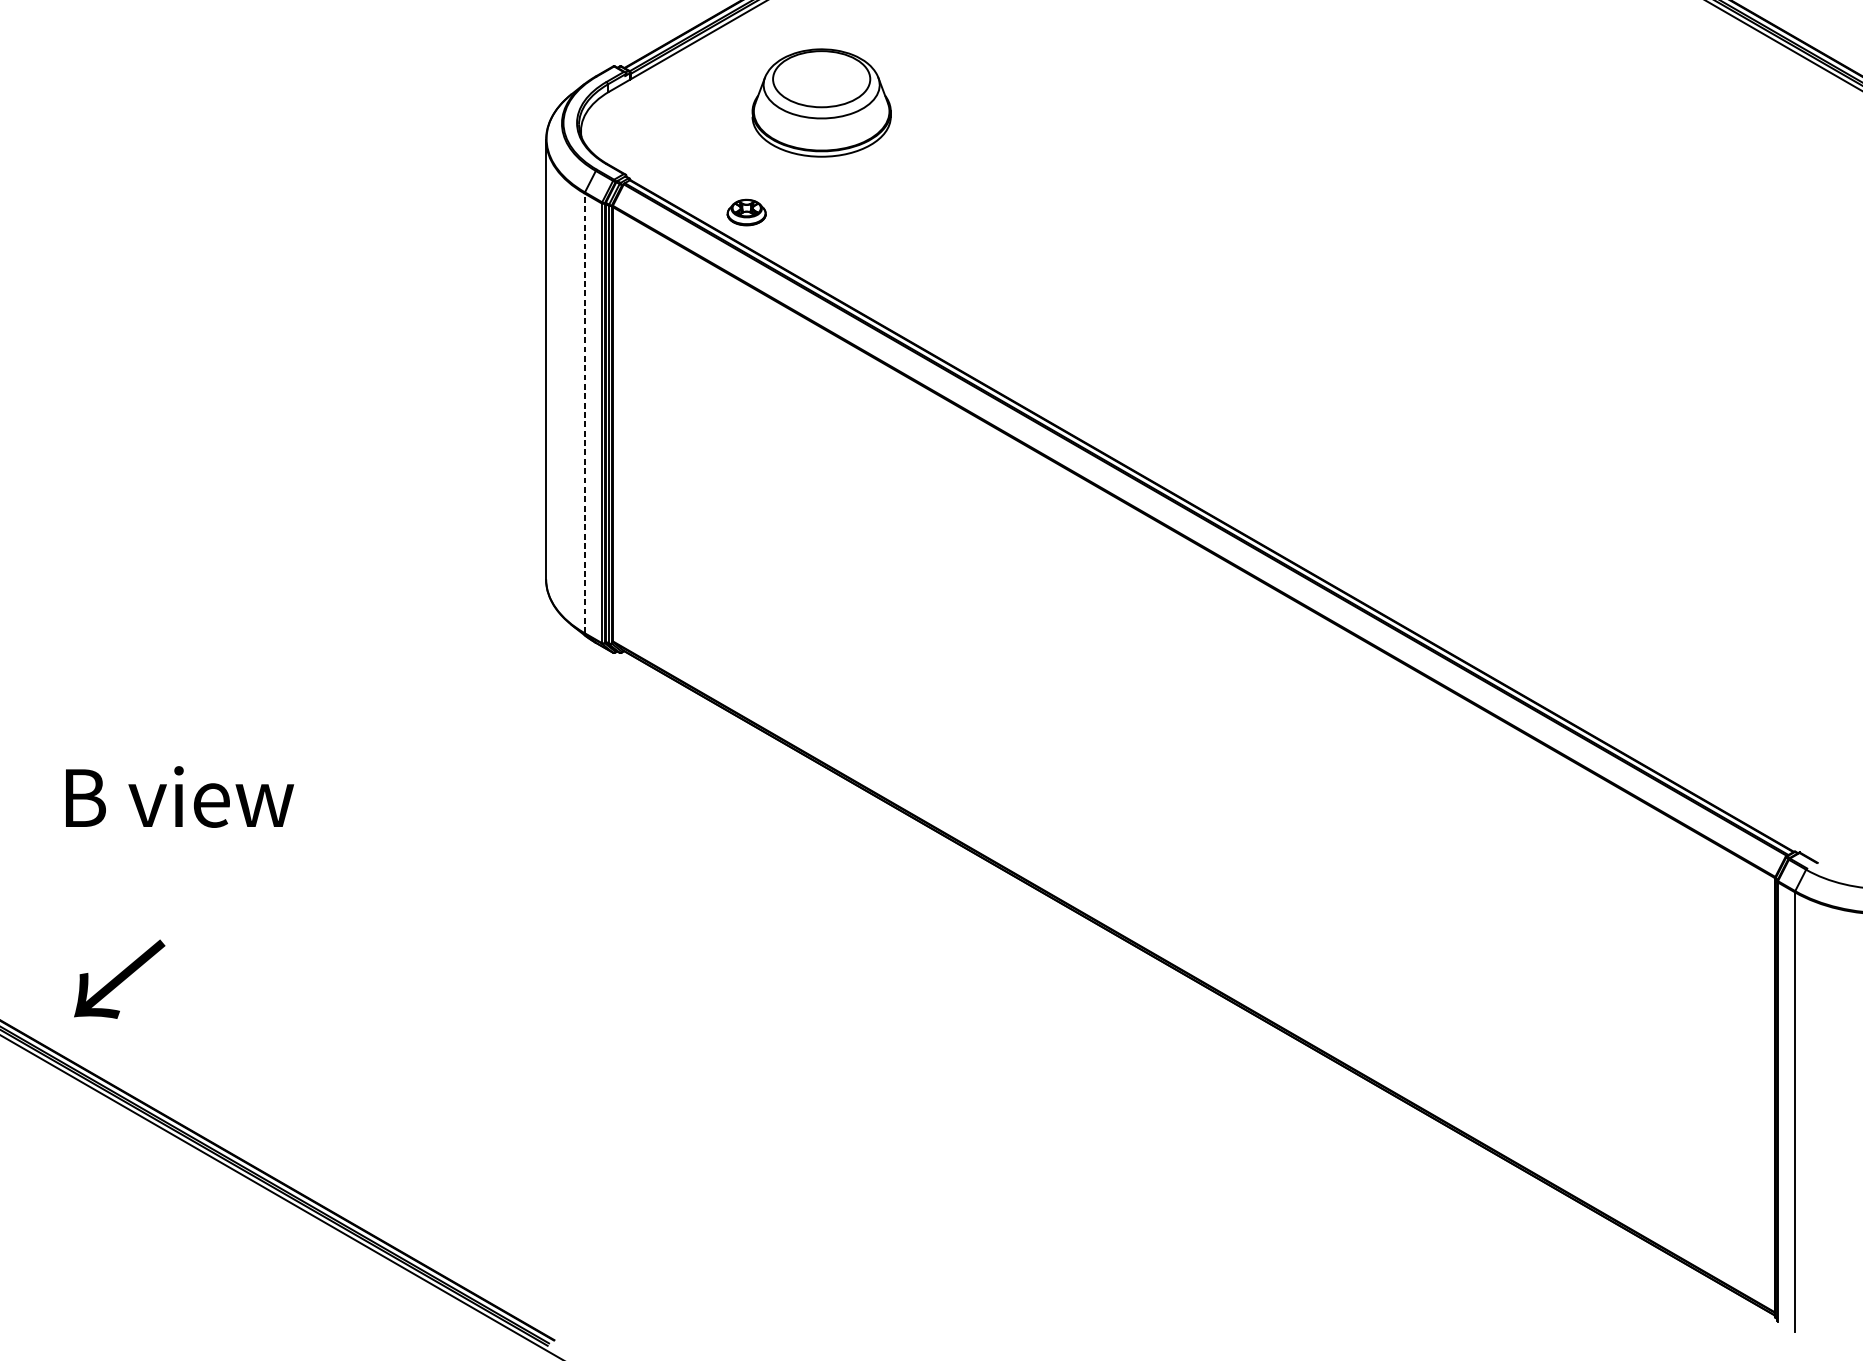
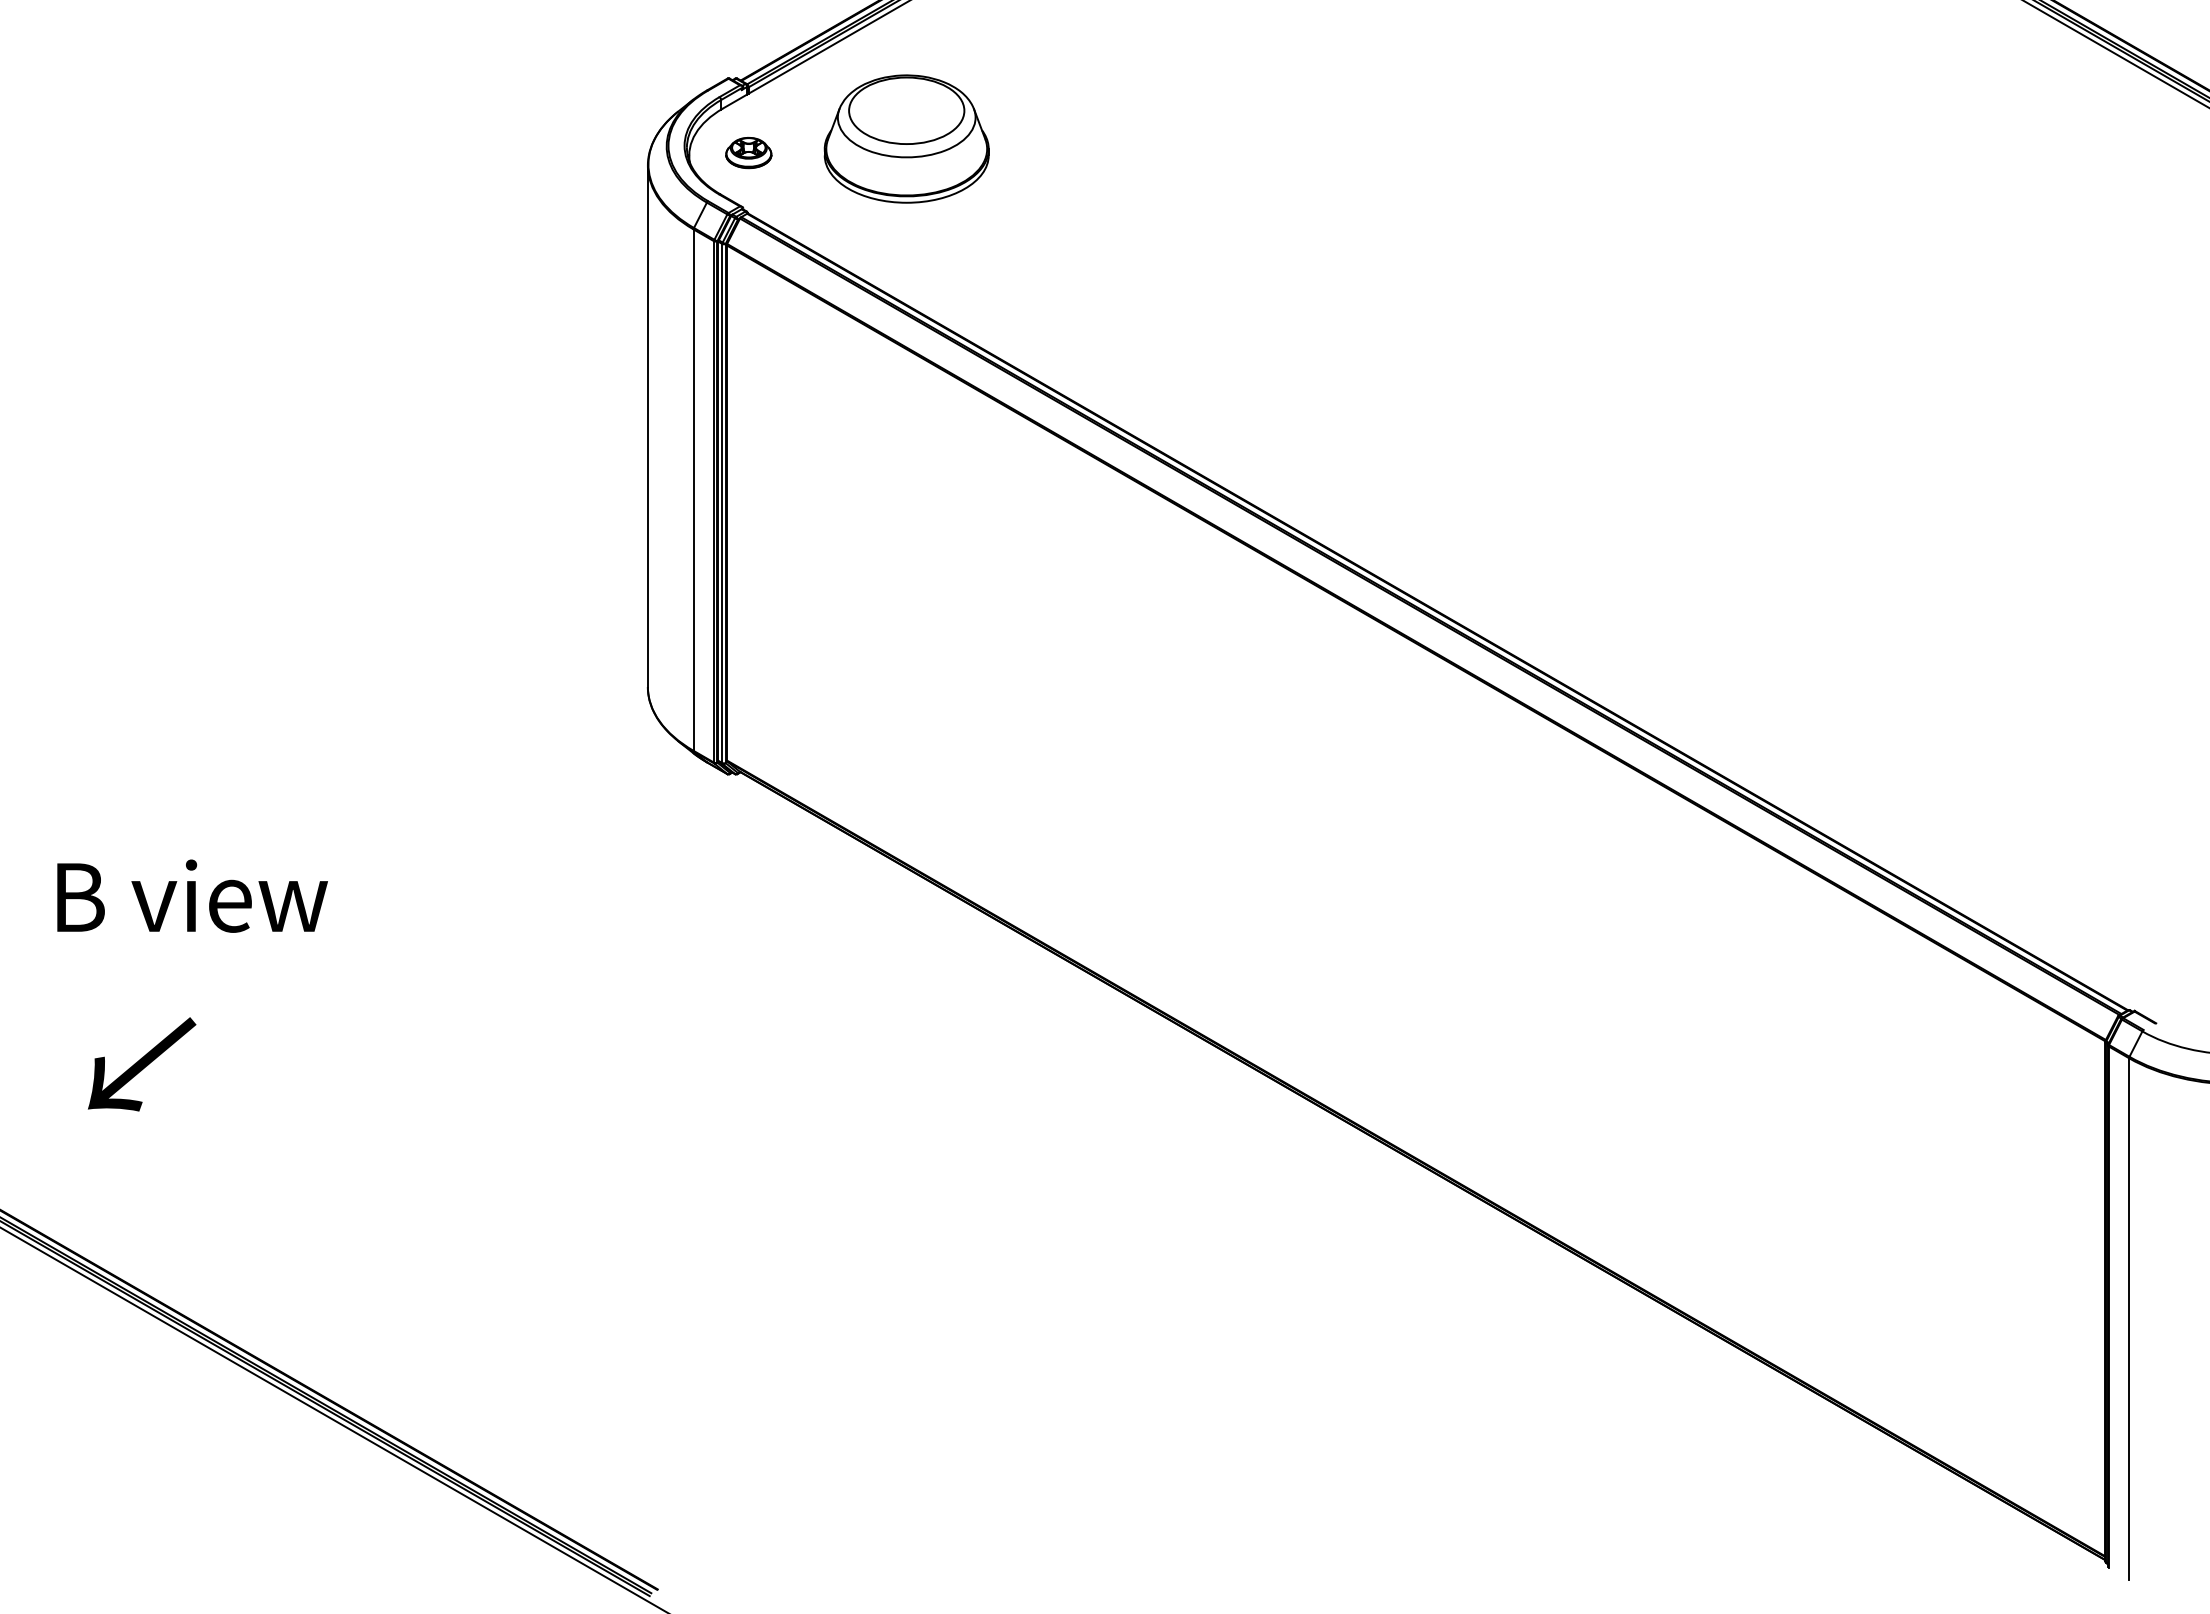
part: (821, 102) -> (906, 138), moved
part: (746, 213) -> (748, 153), moved
line: (584, 413) -> (693, 490), dashed -> solid
text: (179, 796) -> (192, 895), moved
text: (120, 979) -> (142, 1064), moved

